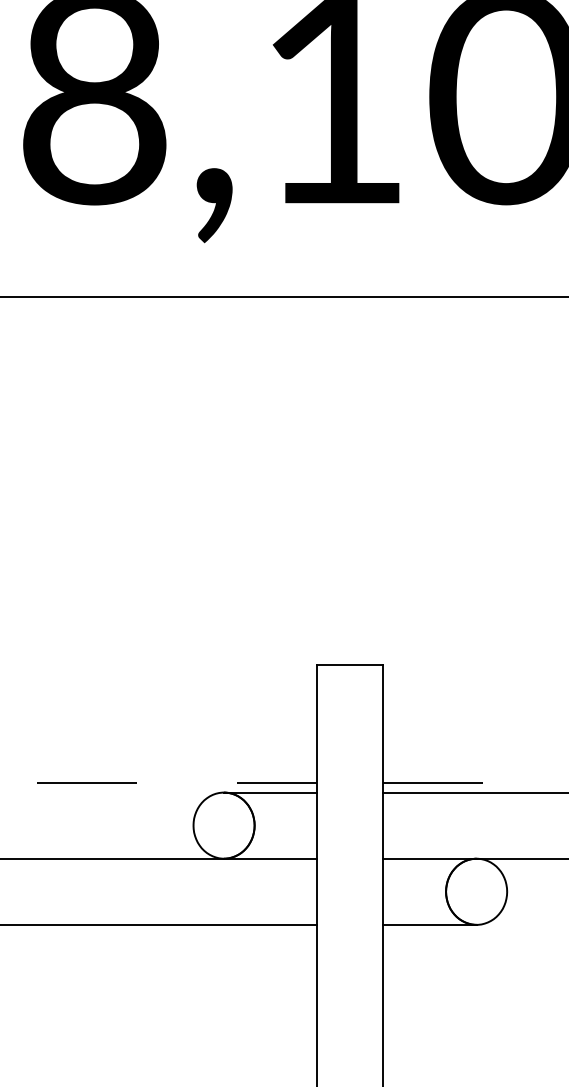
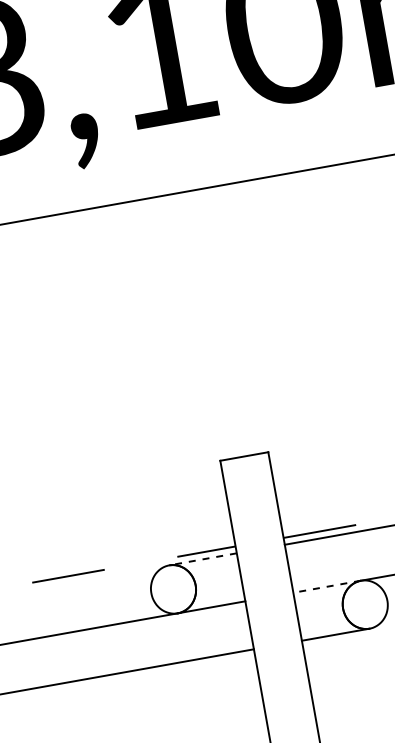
line: (270, 792) -> (202, 559), solid -> dashed
line: (429, 858) -> (326, 586), solid -> dashed

